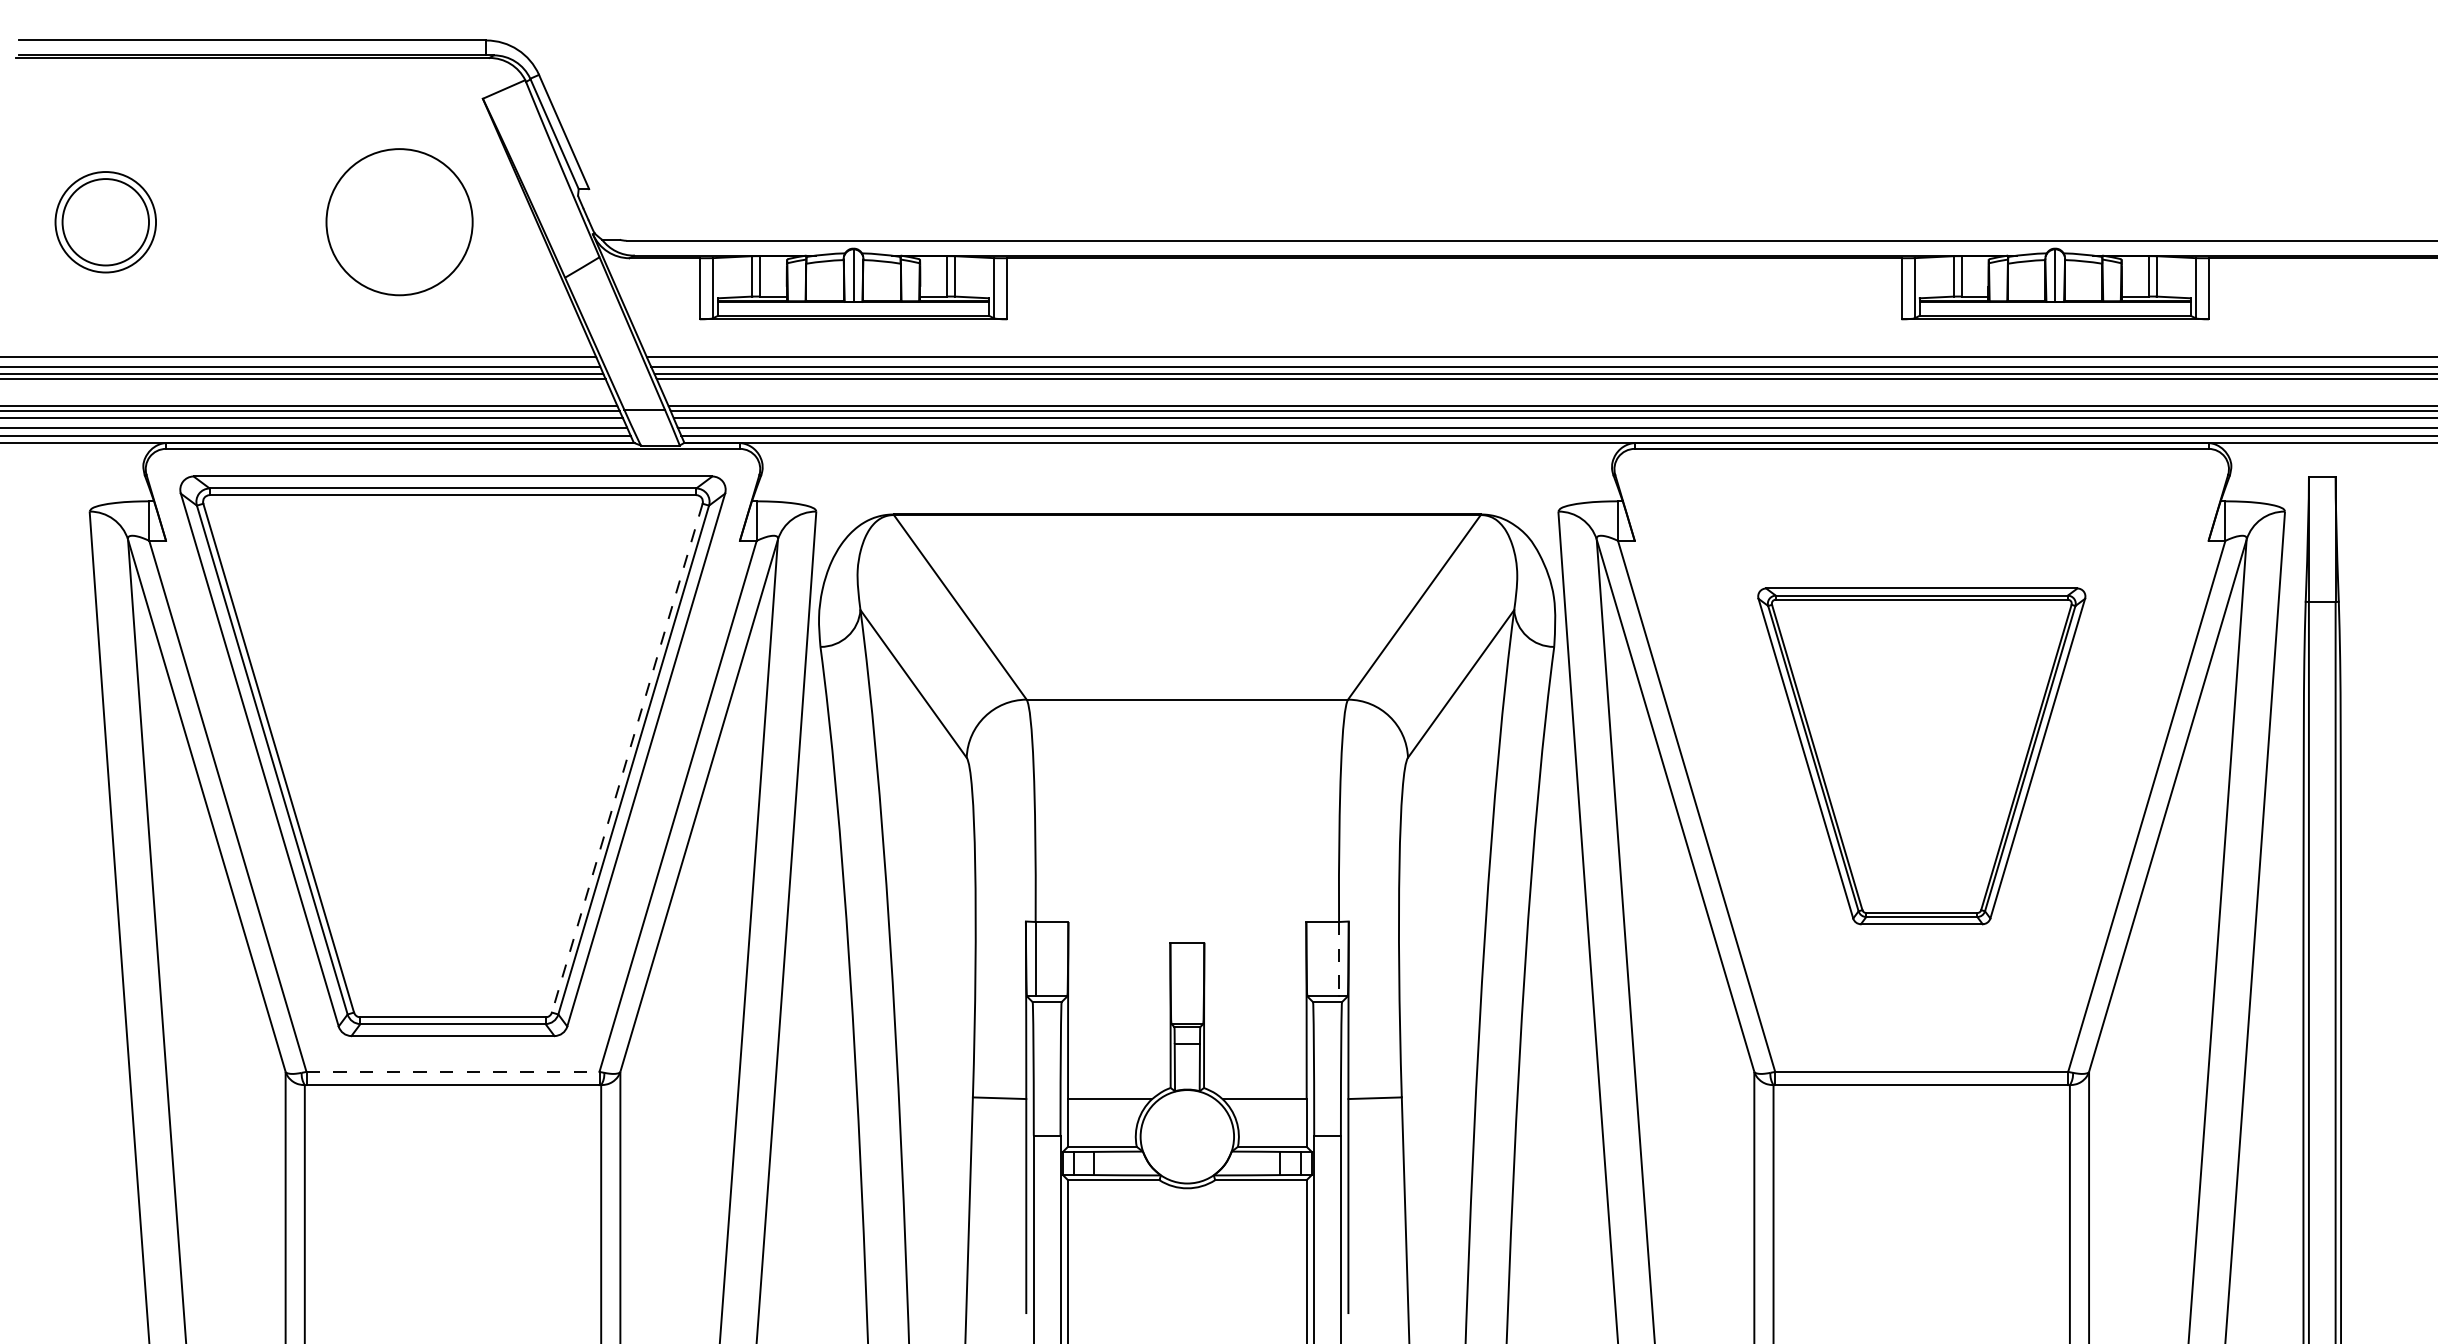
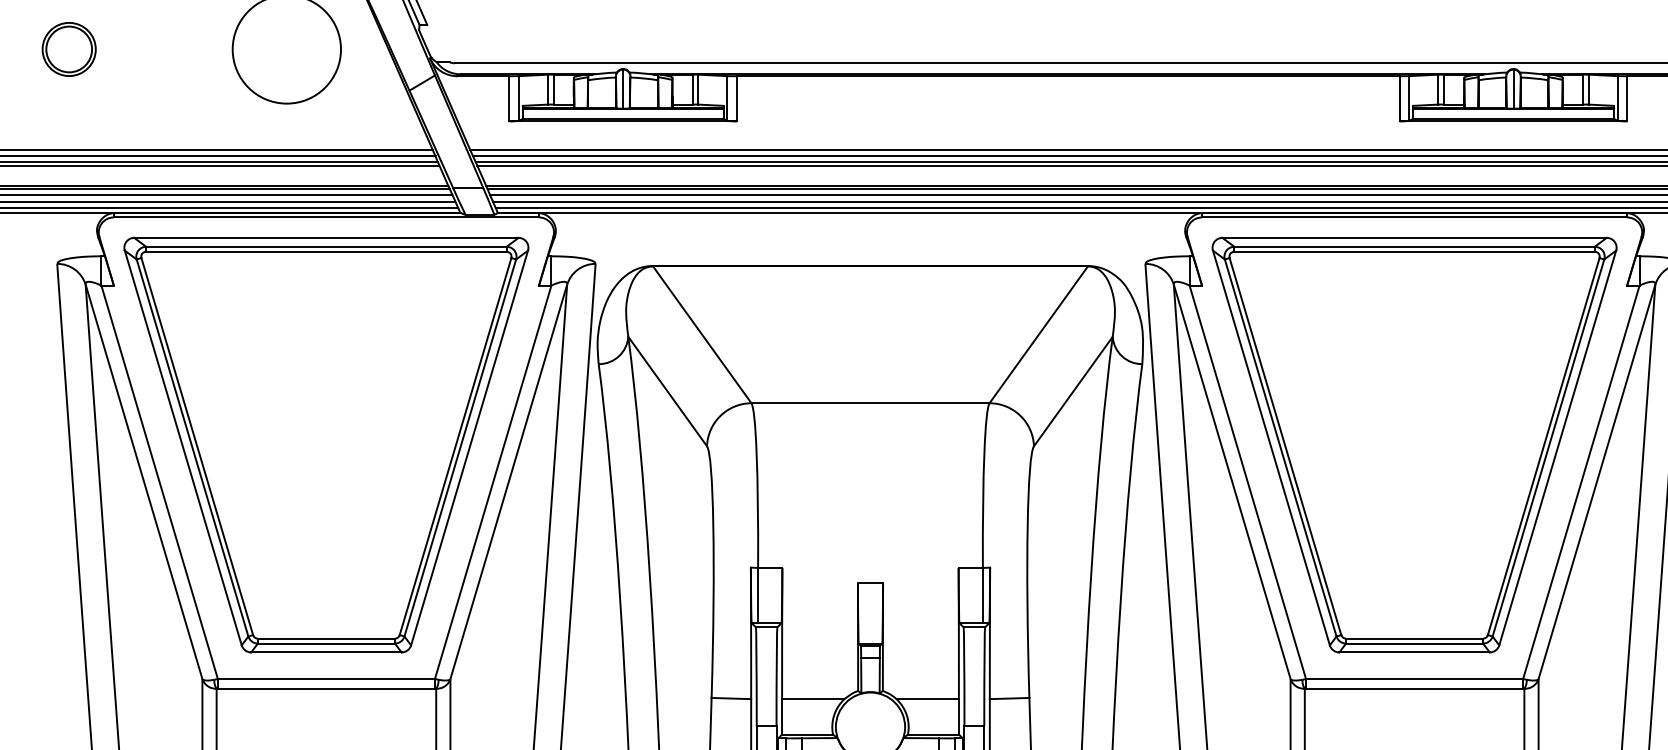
part: (105, 221) -> (68, 48), size x0.71
part: (1921, 756) -> (1414, 445), size x1.67
line: (627, 758) -> (455, 446), dashed -> solid
line: (1339, 959) -> (983, 595), dashed -> solid
line: (453, 1071) -> (326, 678), dashed -> solid

